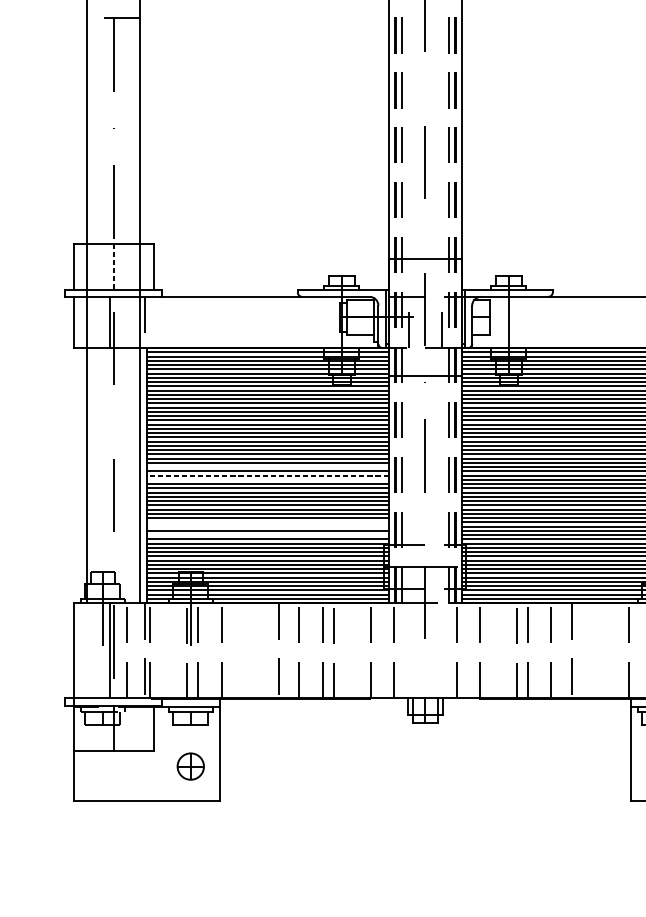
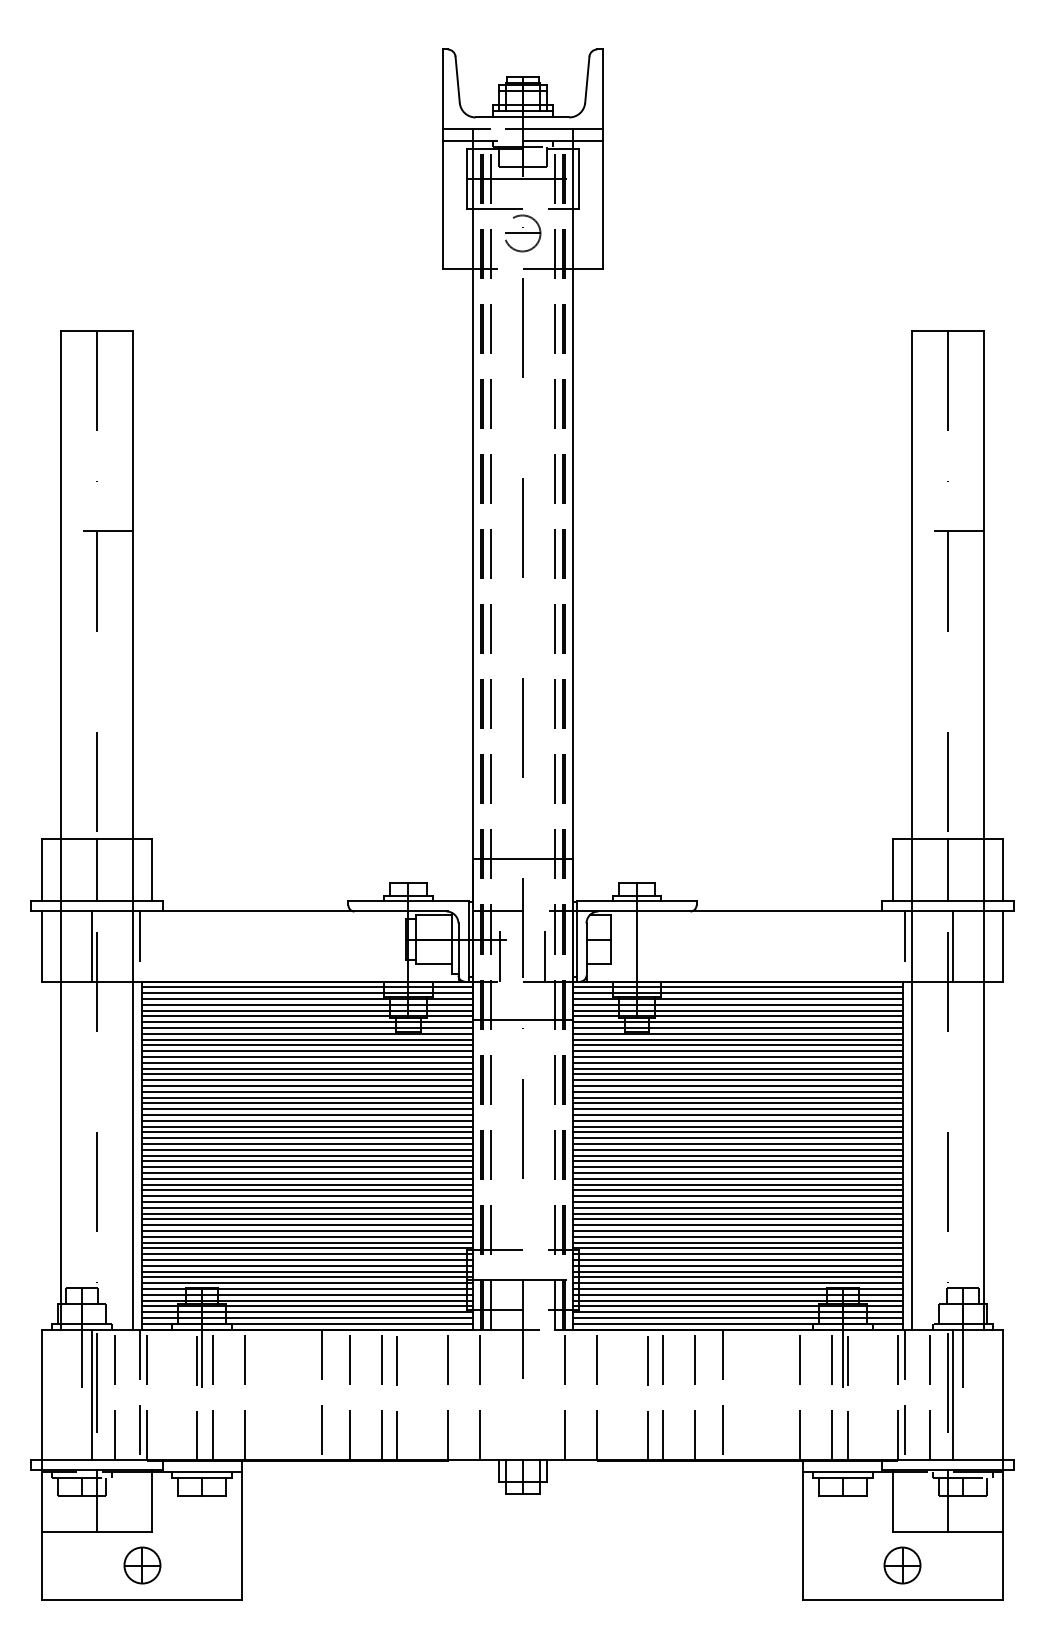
line: (113, 266) -> (97, 870), dashed -> solid
line: (267, 466) -> (307, 1143), added
line: (267, 475) -> (306, 1155), dashed -> solid
line: (267, 480) -> (307, 1161), added
line: (267, 522) -> (307, 1219), added
line: (267, 526) -> (307, 1225), added
line: (267, 535) -> (307, 1236), added
part: (190, 766) -> (142, 1565), moved

